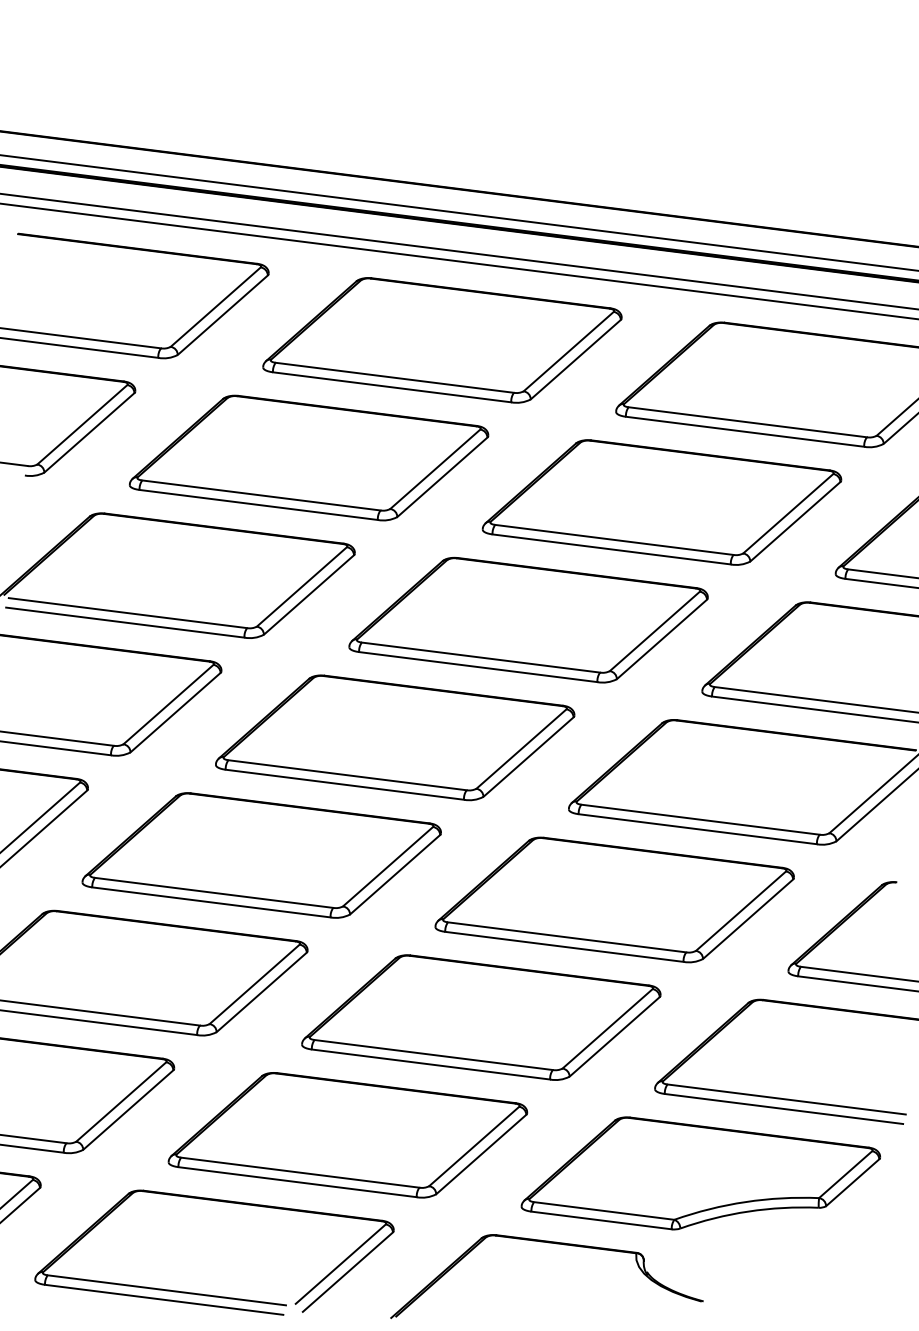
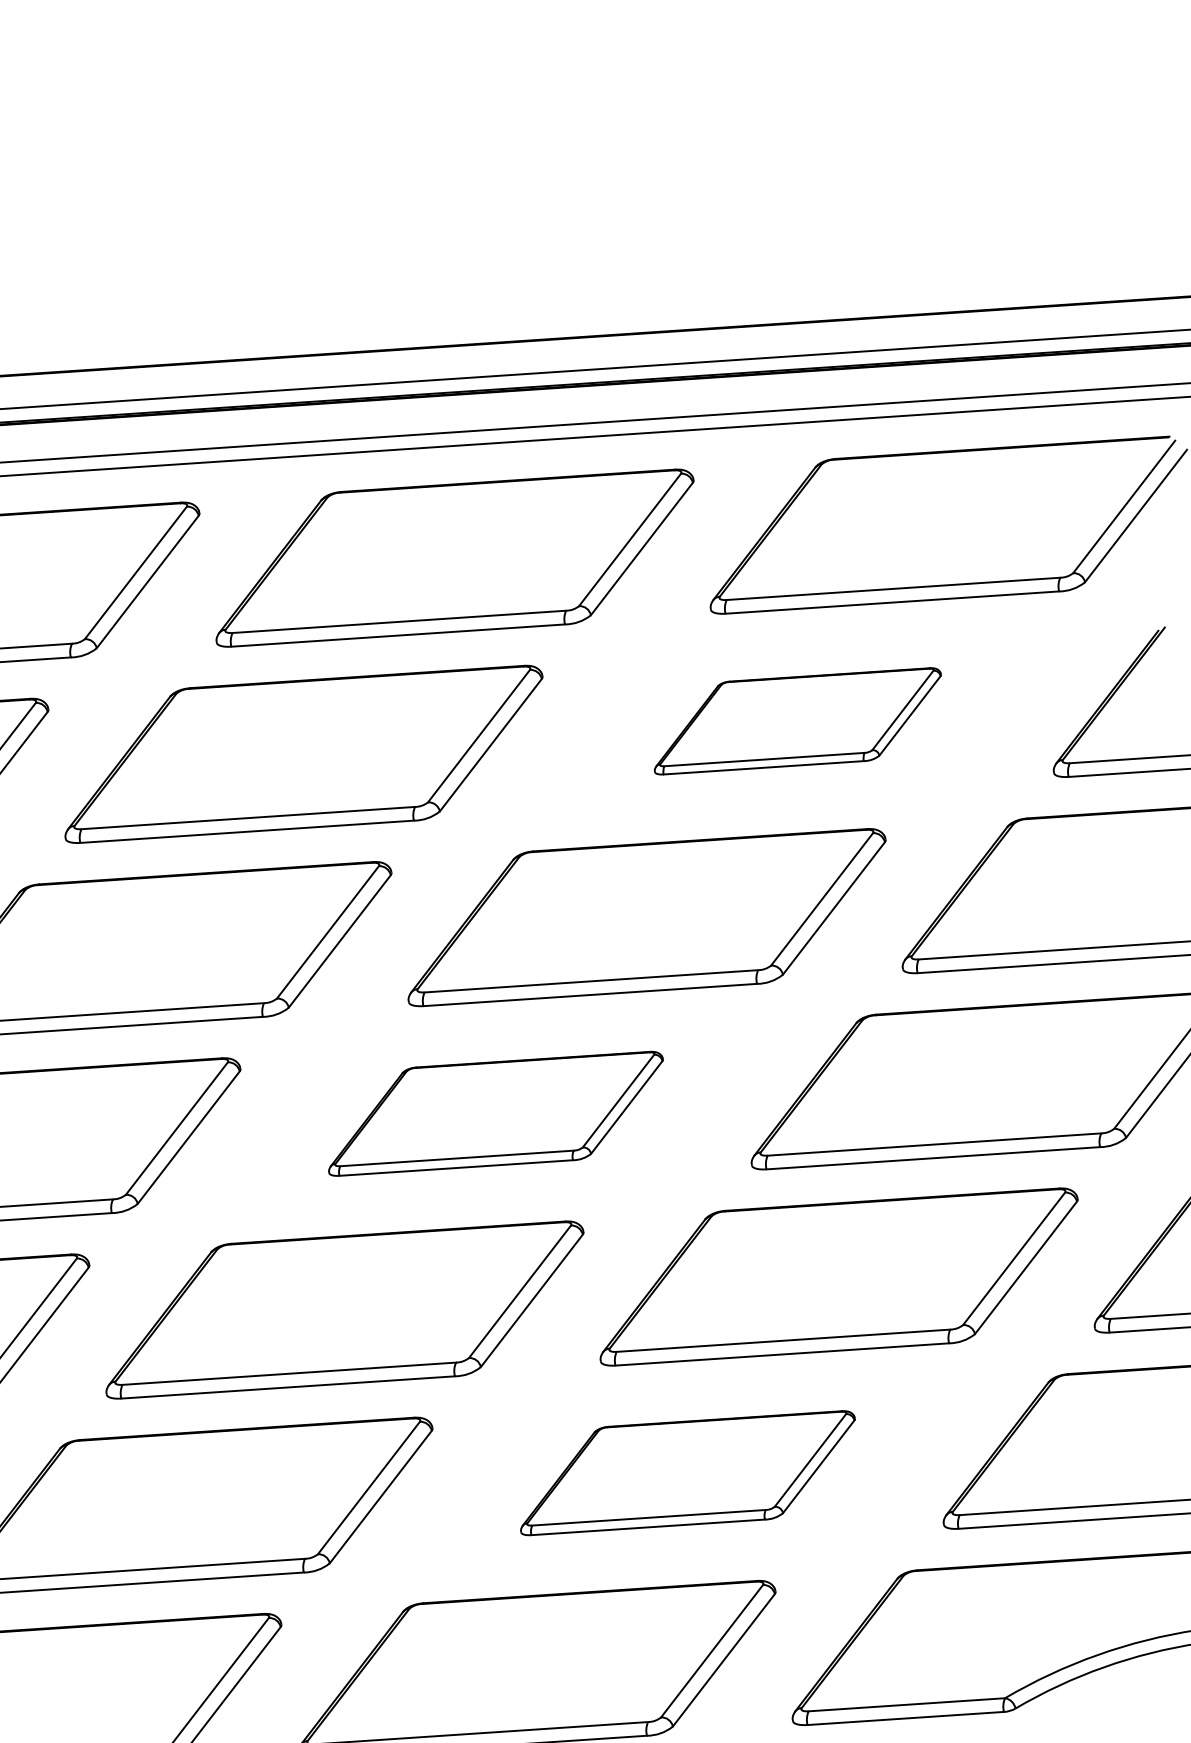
part: (661, 502) -> (796, 721), size x0.6
part: (395, 737) -> (495, 1113), size x0.7
part: (481, 1017) -> (687, 1473), size x0.7

